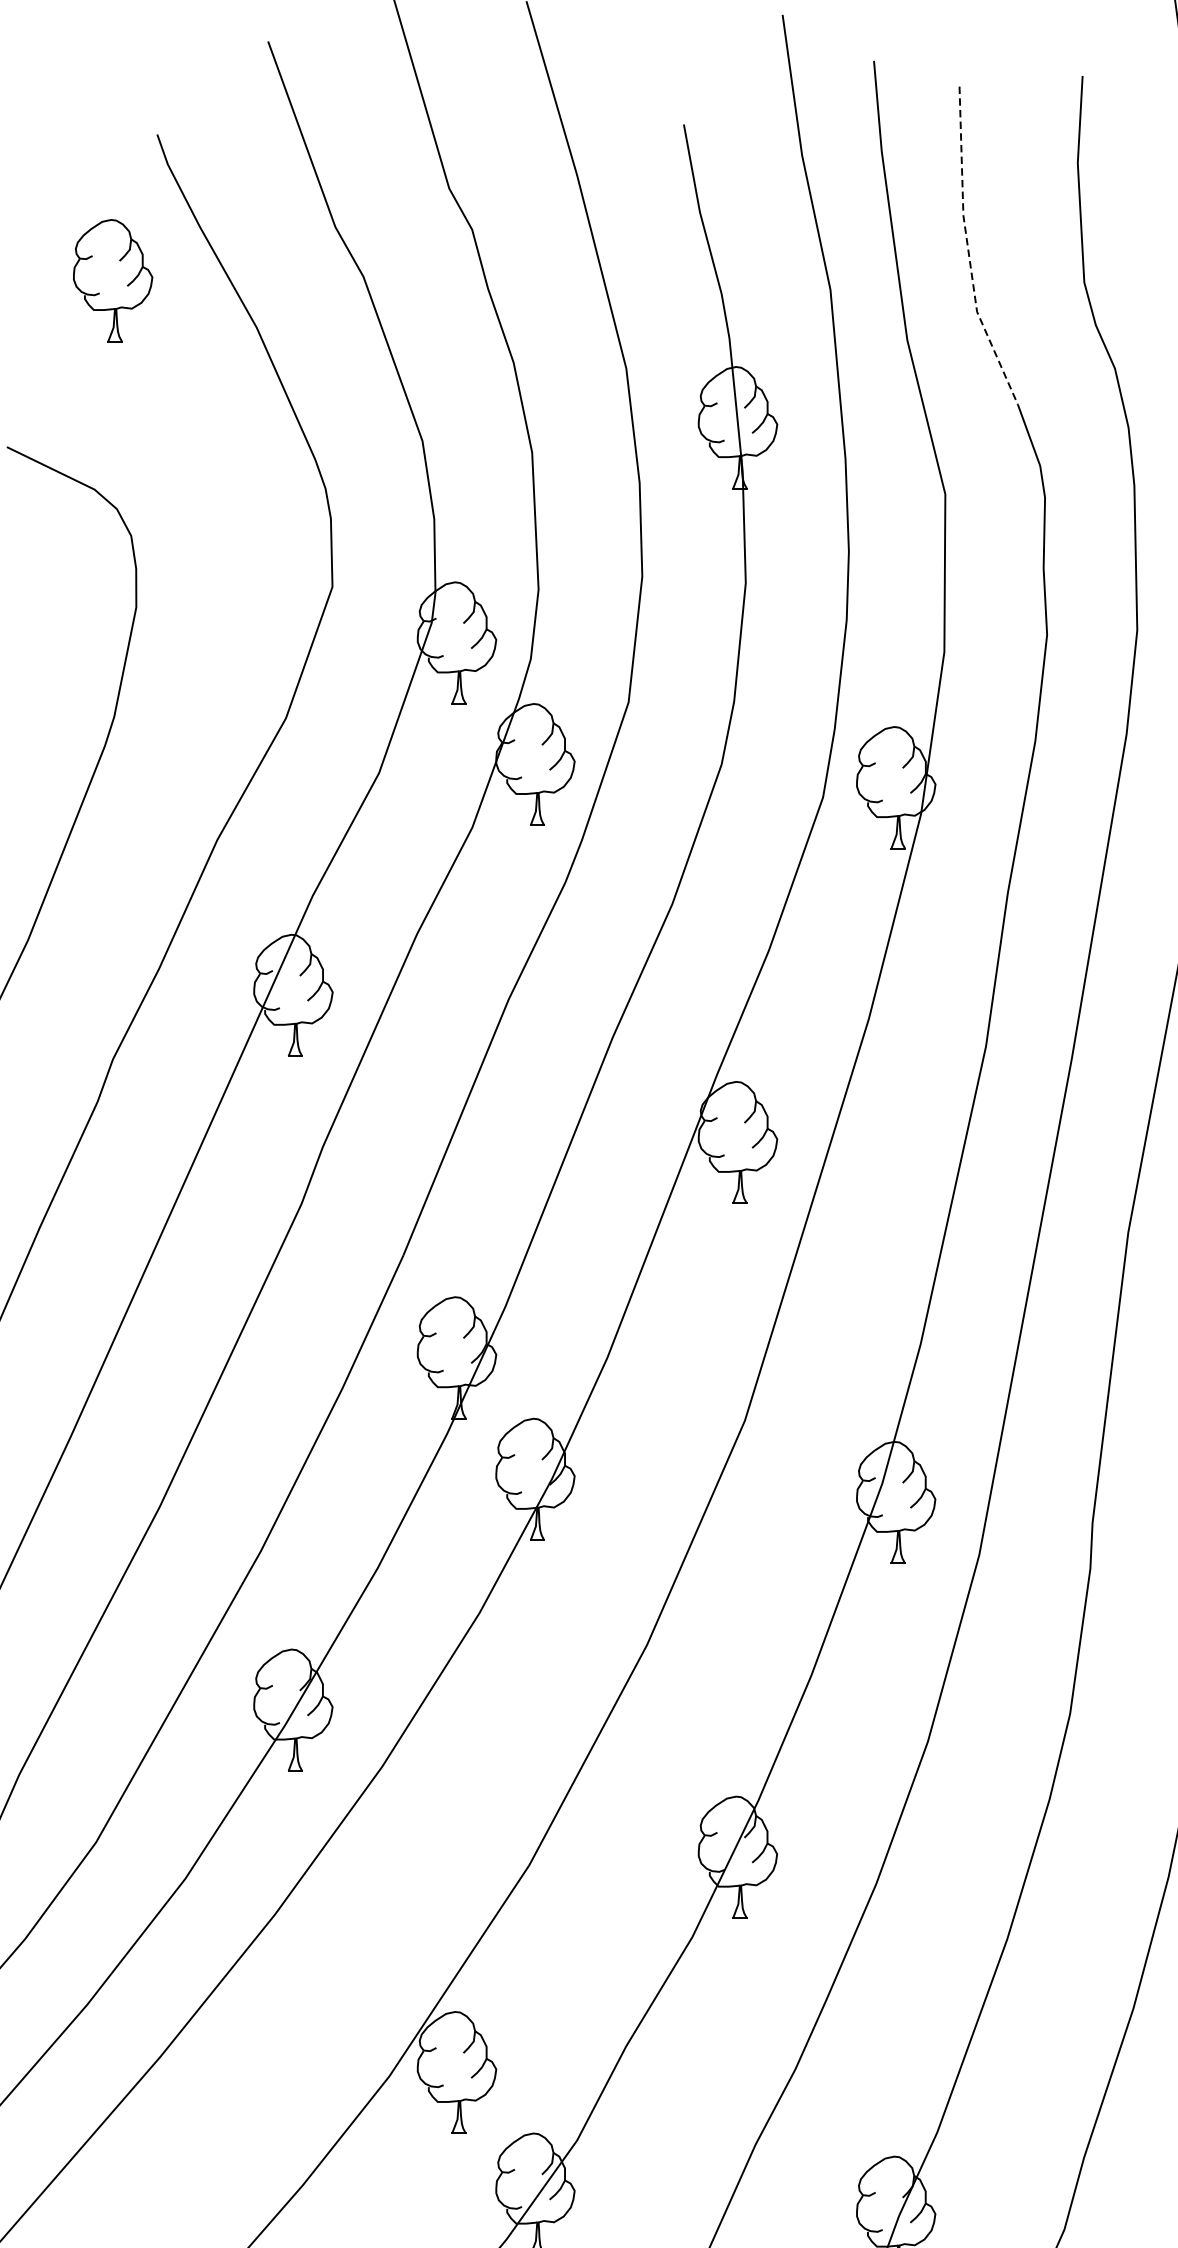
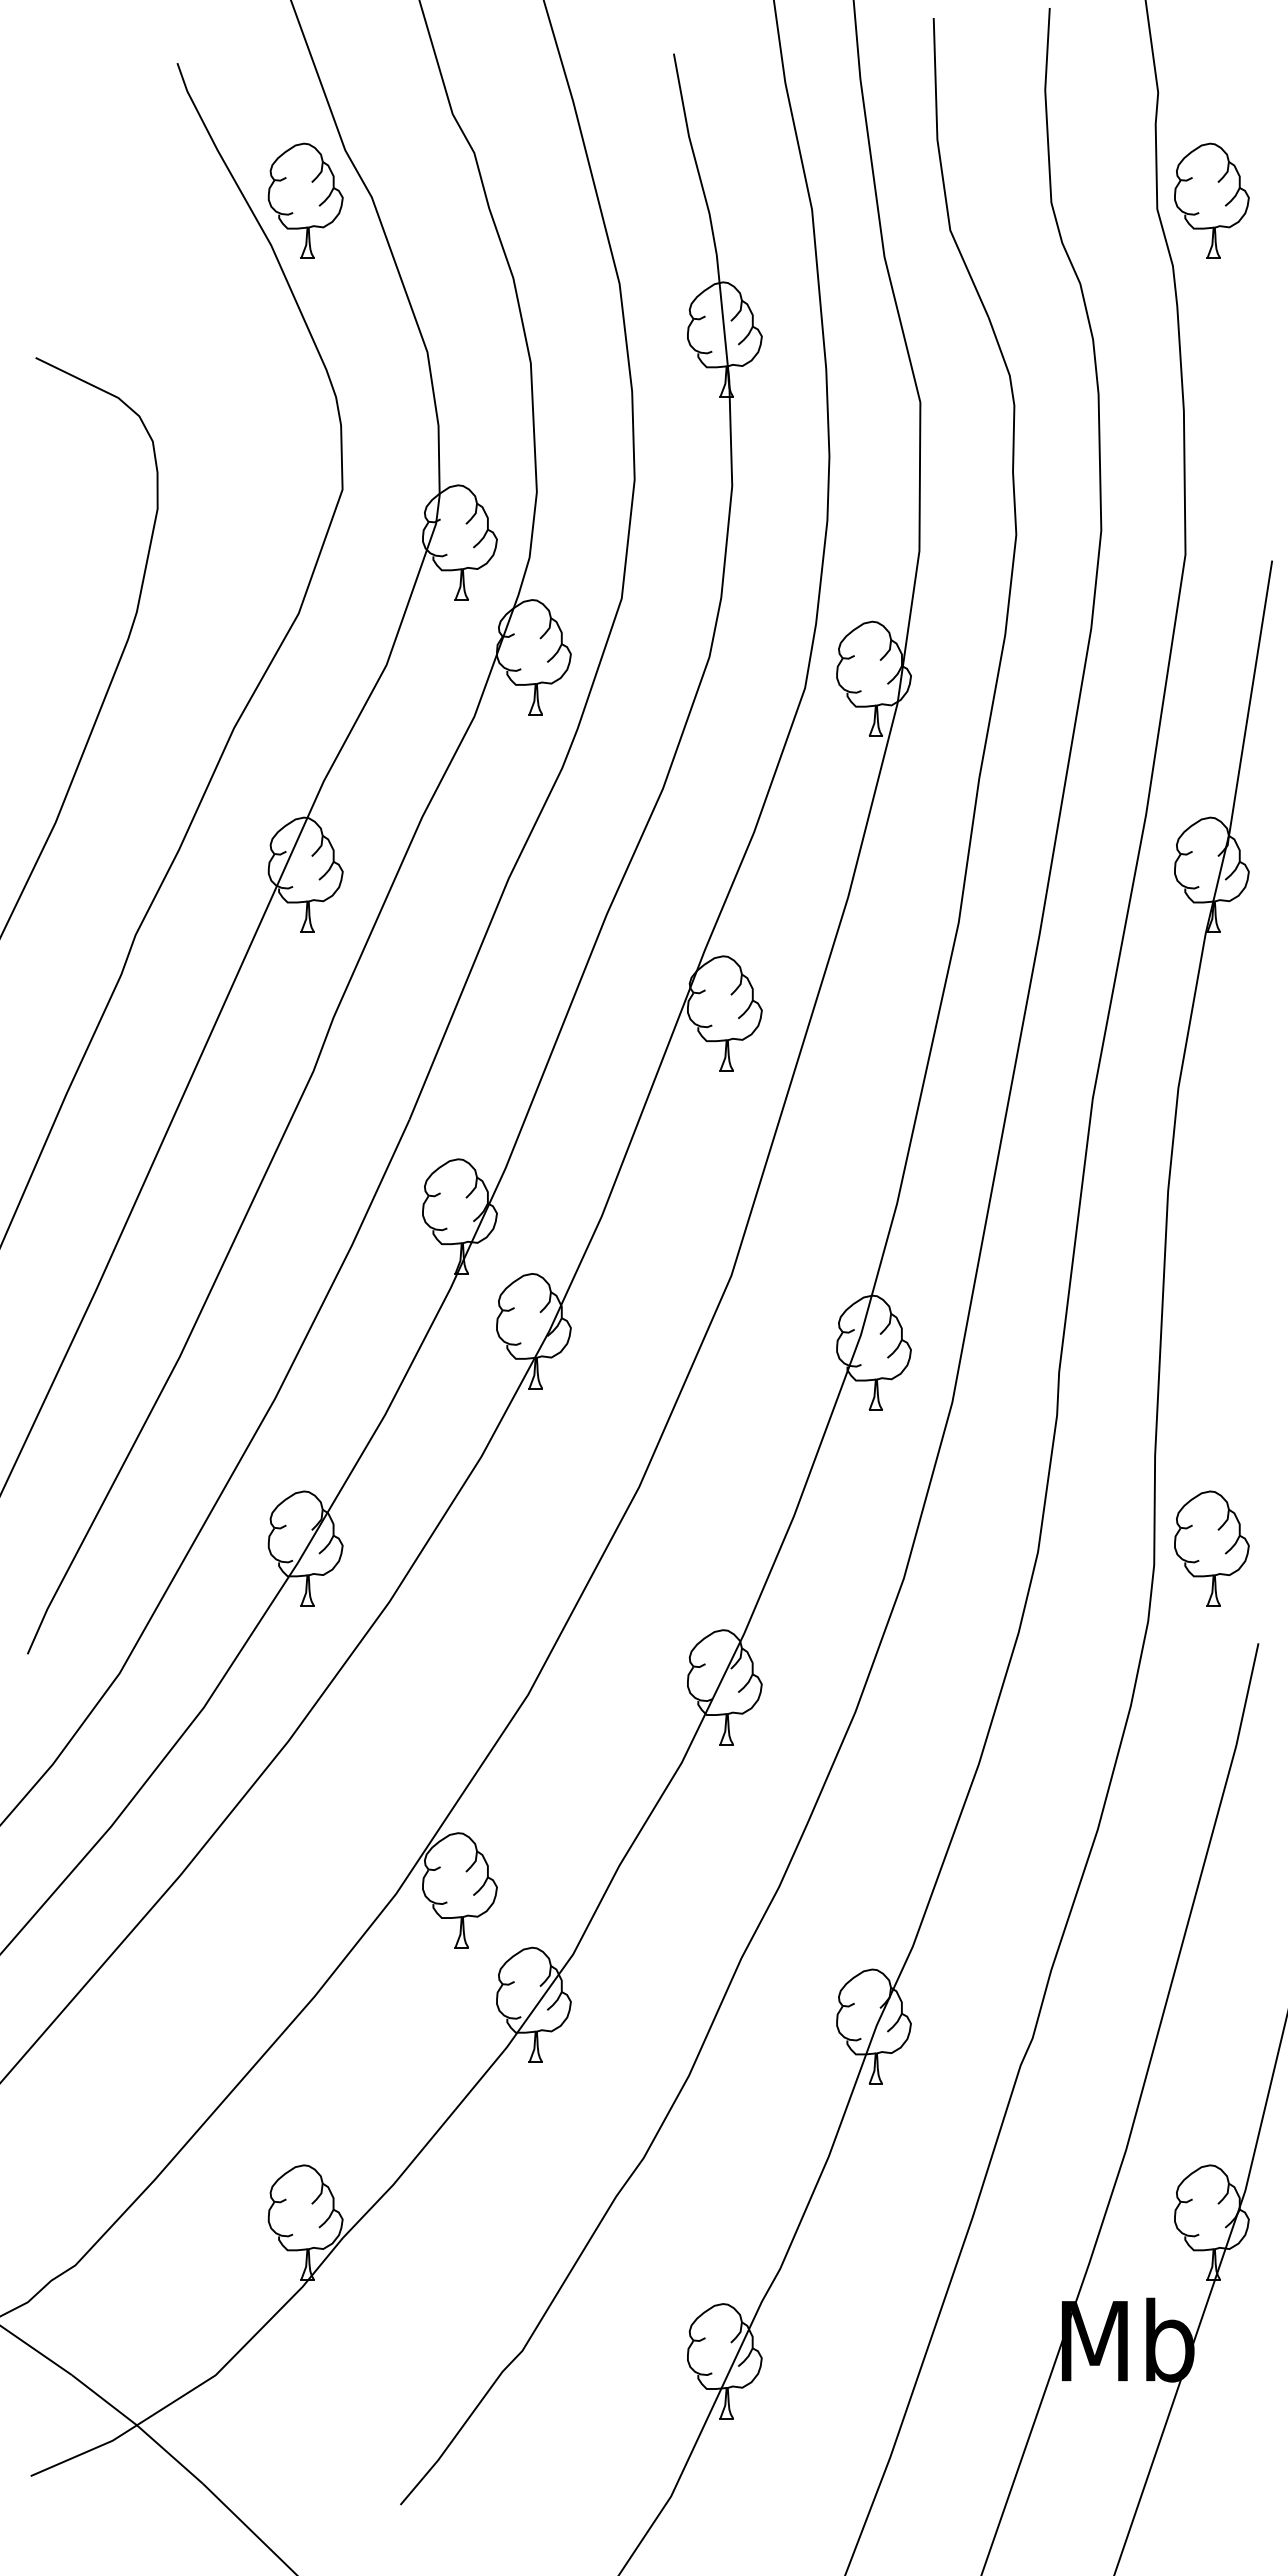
line: (968, 250) -> (942, 172), dashed -> solid
part: (112, 280) -> (305, 200), moved

